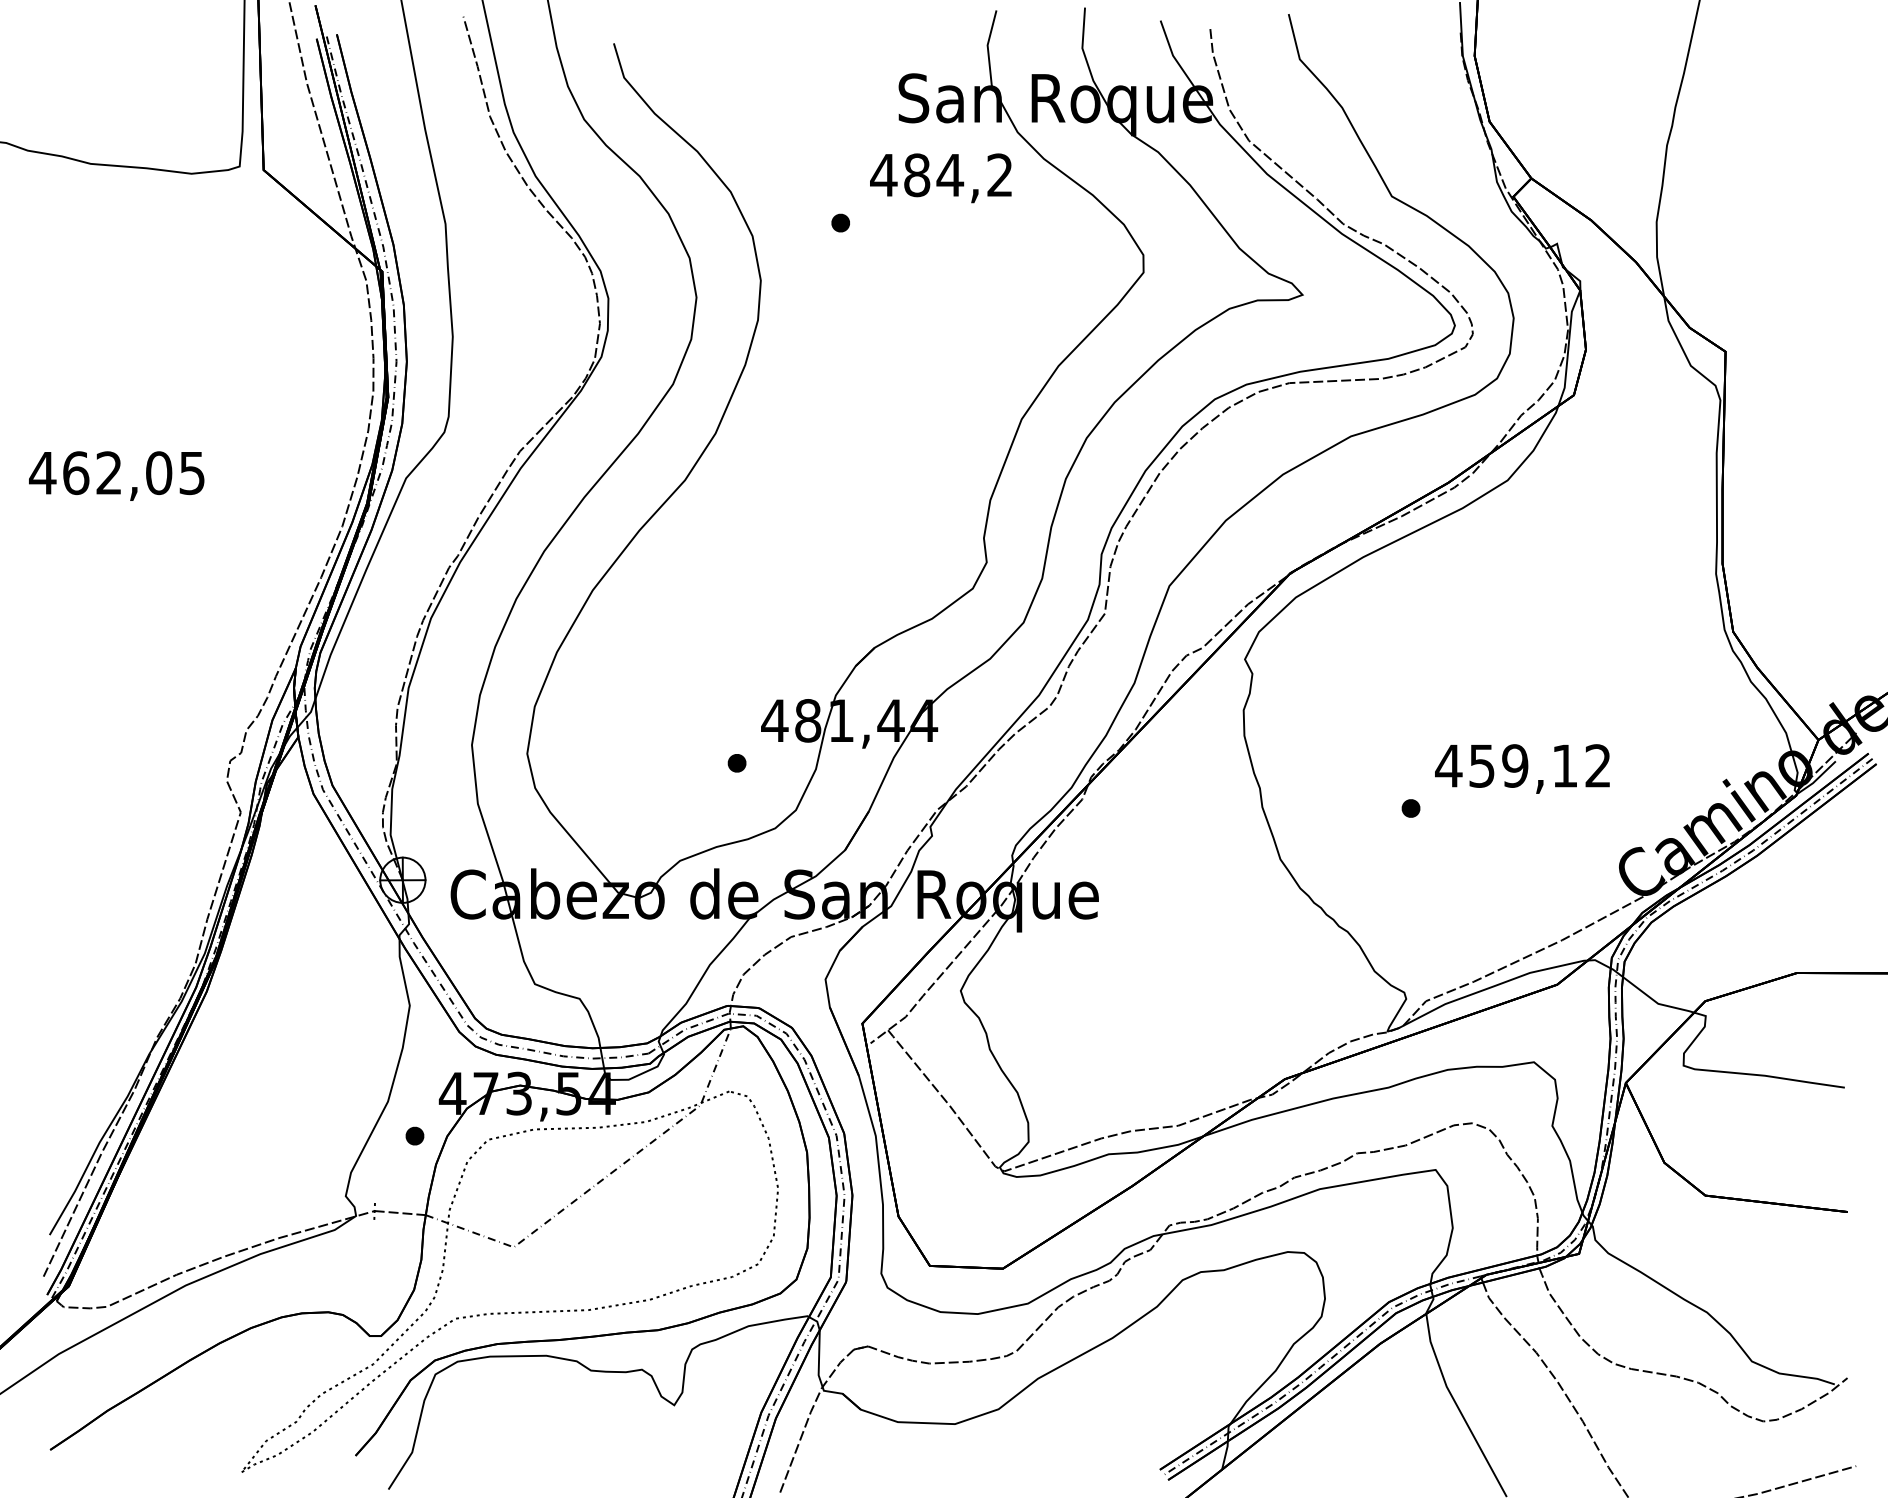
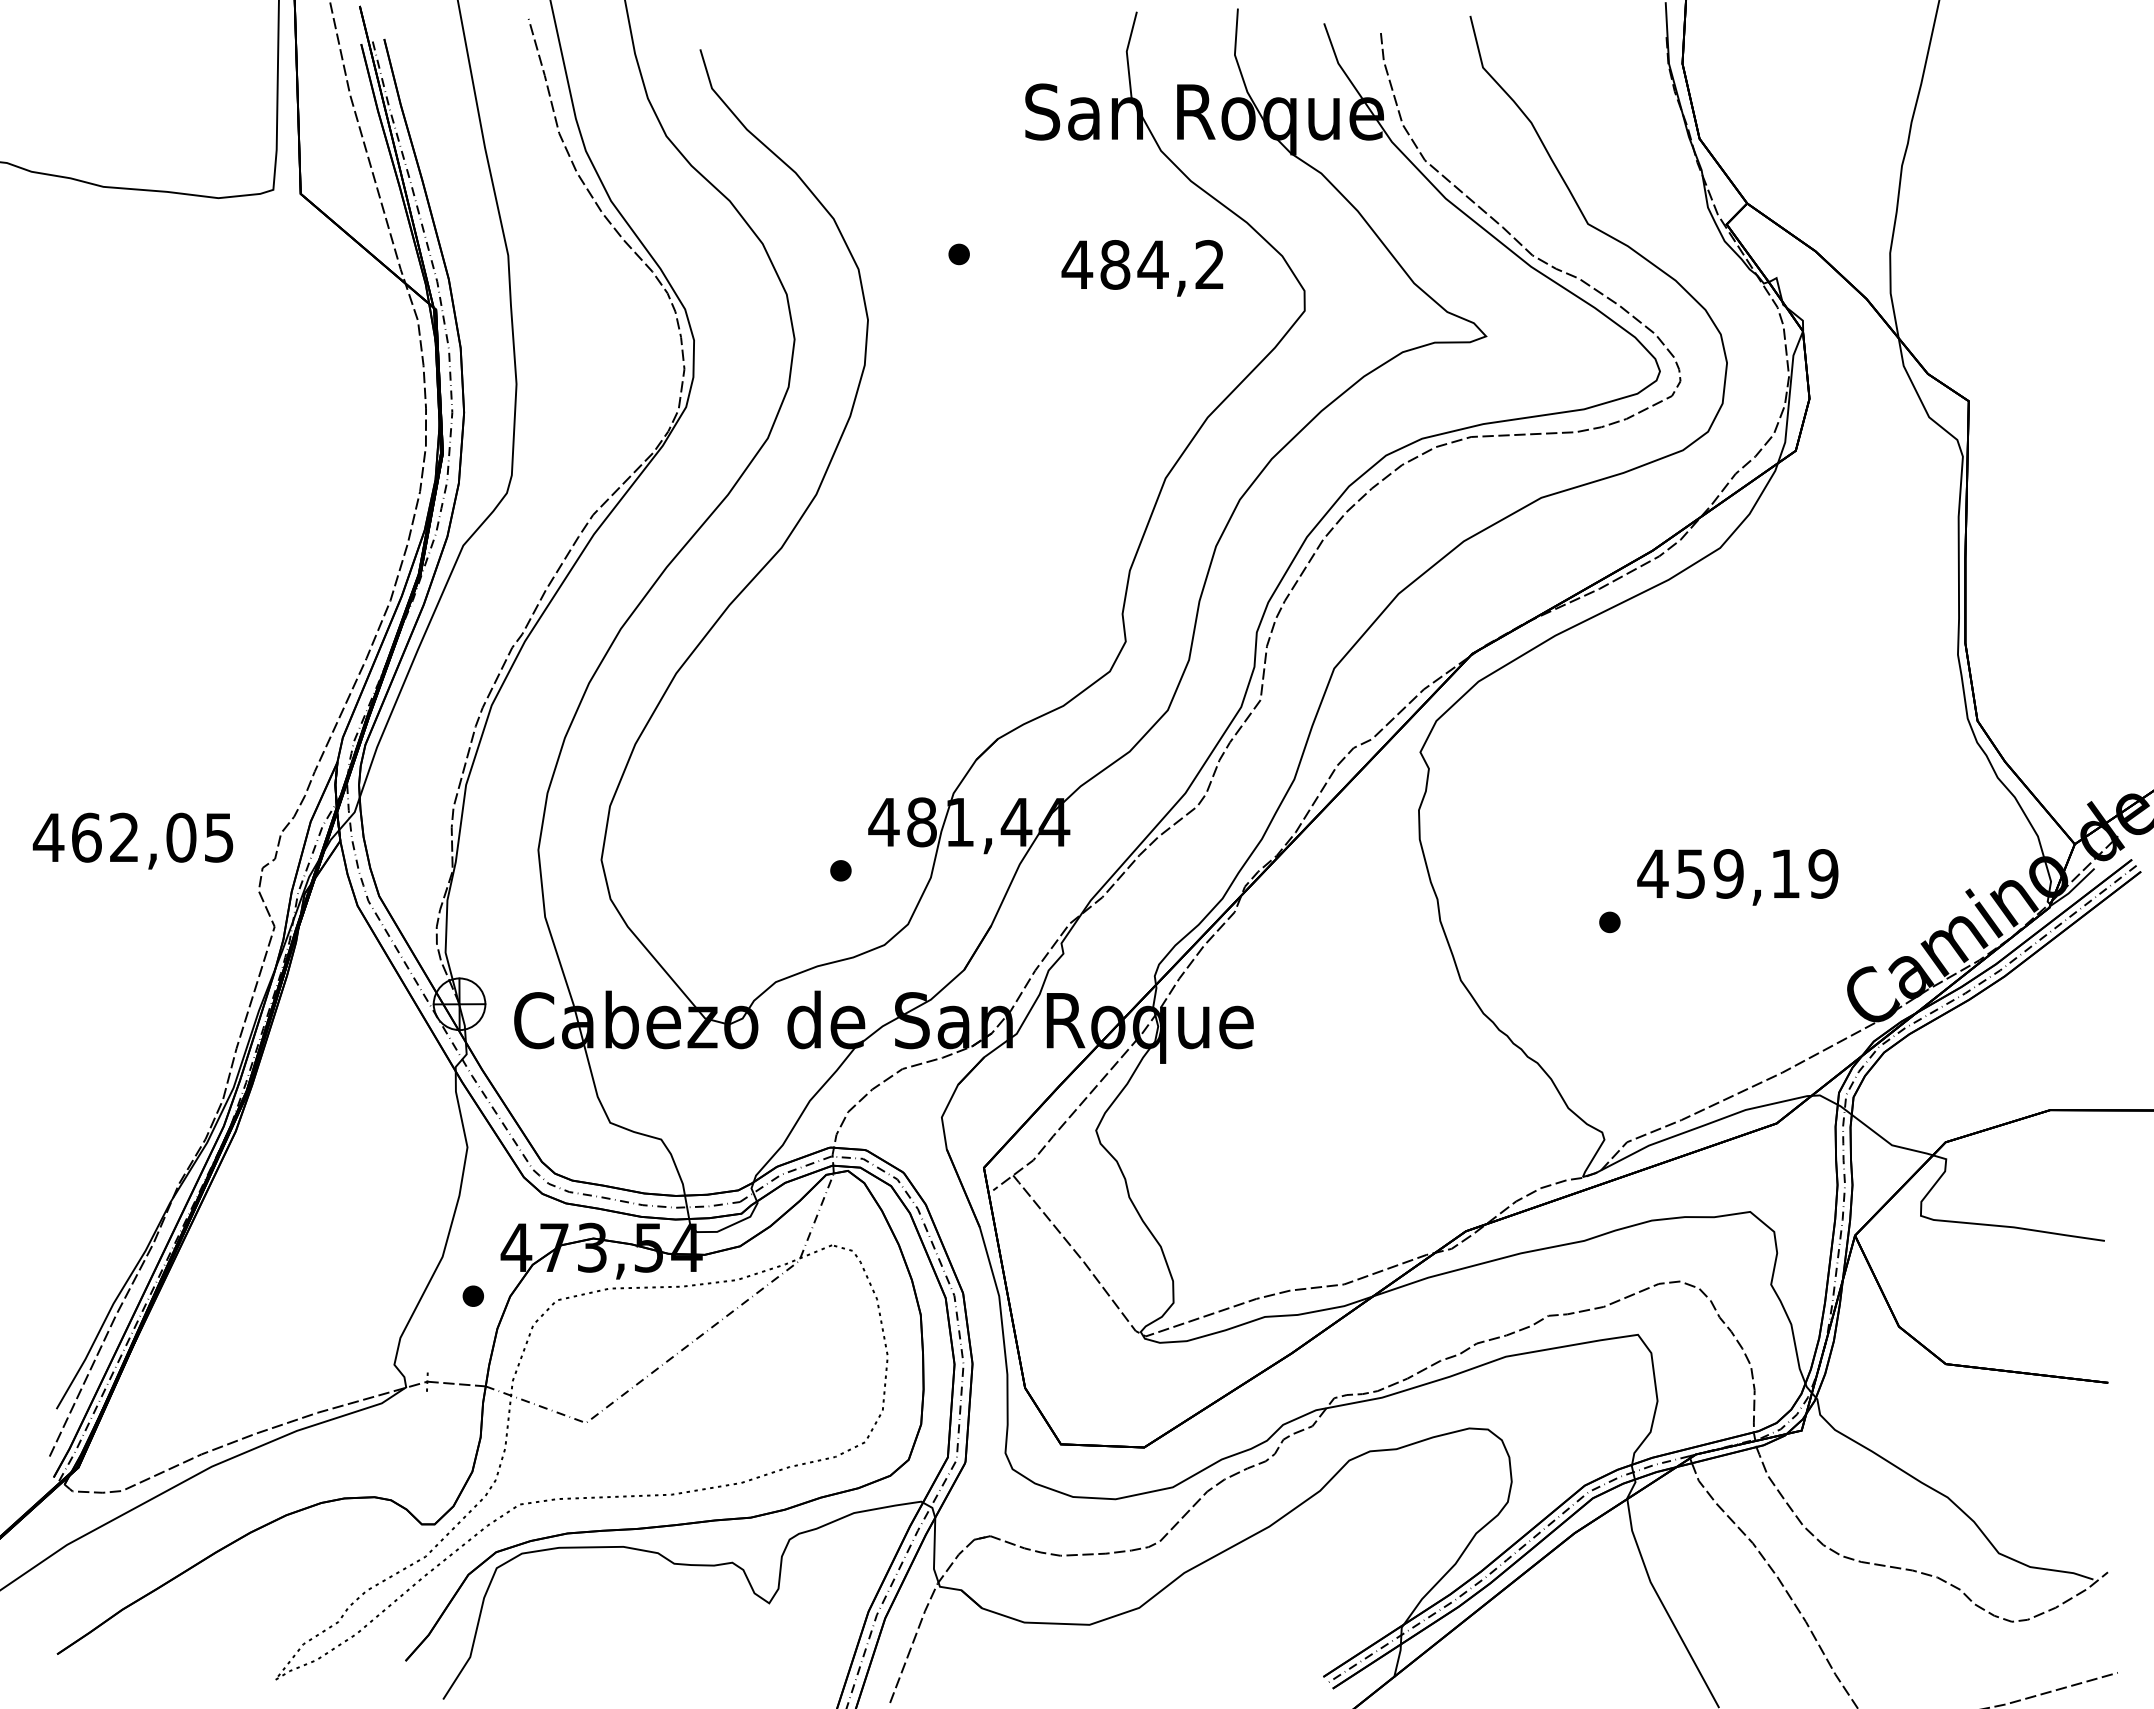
text: (940, 178) -> (1142, 268), moved
text: (116, 475) -> (132, 840), moved
text: (1598, 765) -> (1823, 873), 459,12 -> 459,19

